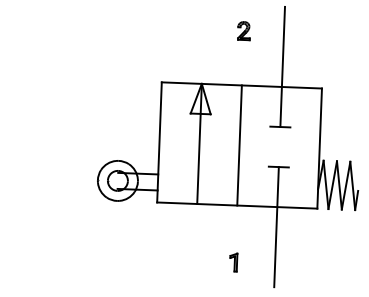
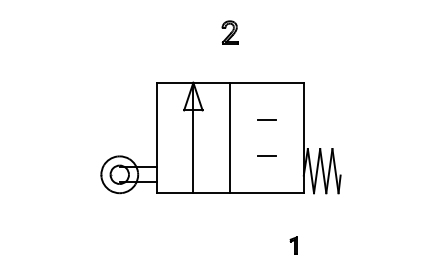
part: (244, 30) -> (230, 32), size x1.4
line: (283, 67) -> (267, 64), removed
line: (277, 227) -> (267, 211), removed
part: (233, 262) -> (293, 245), moved

